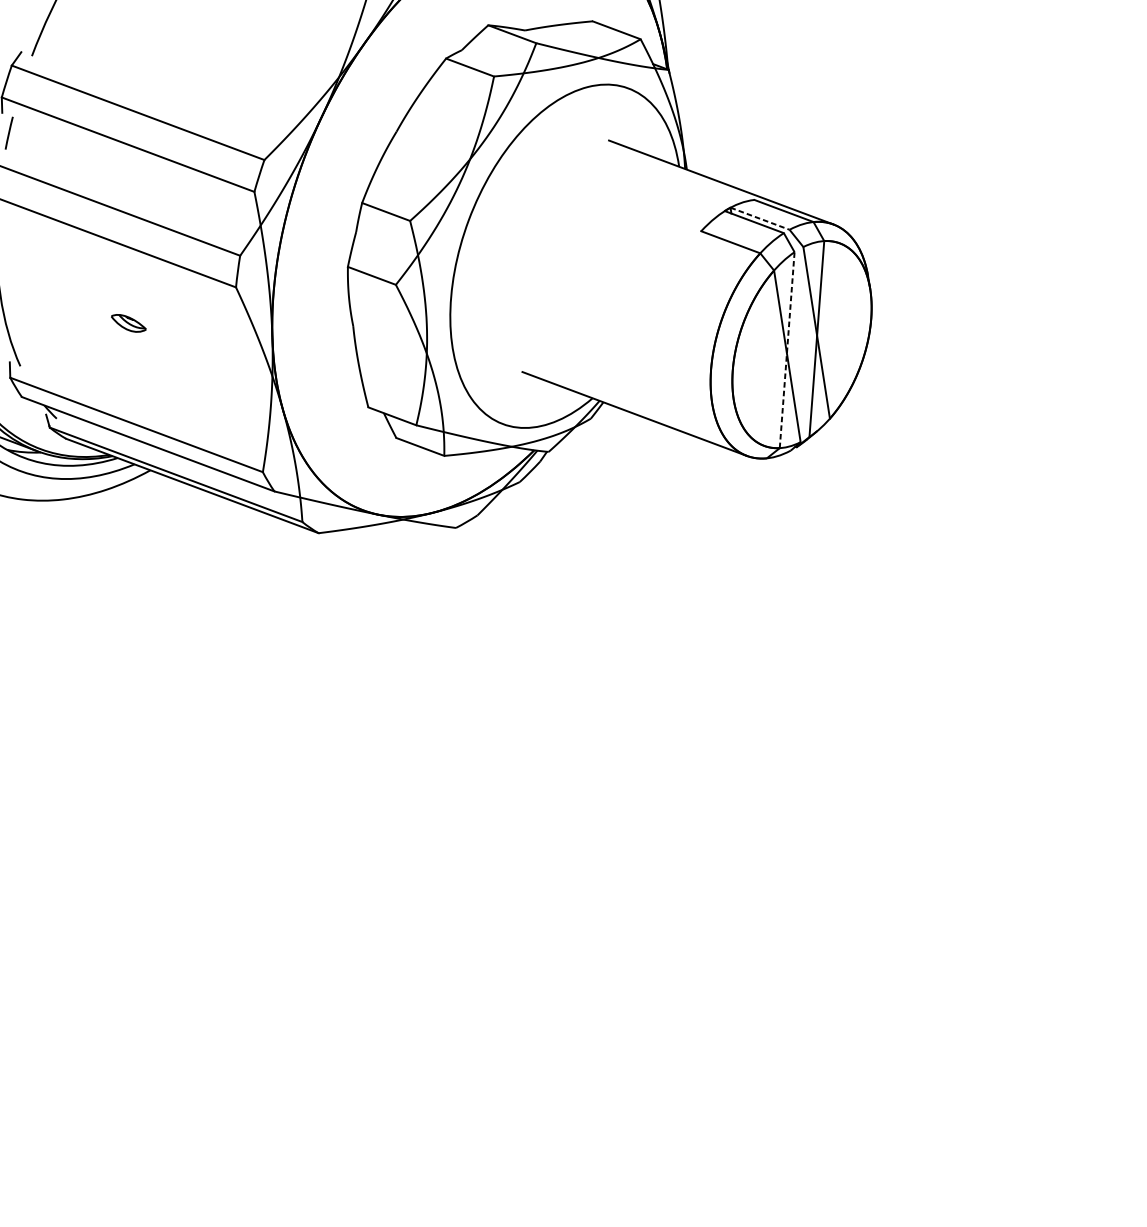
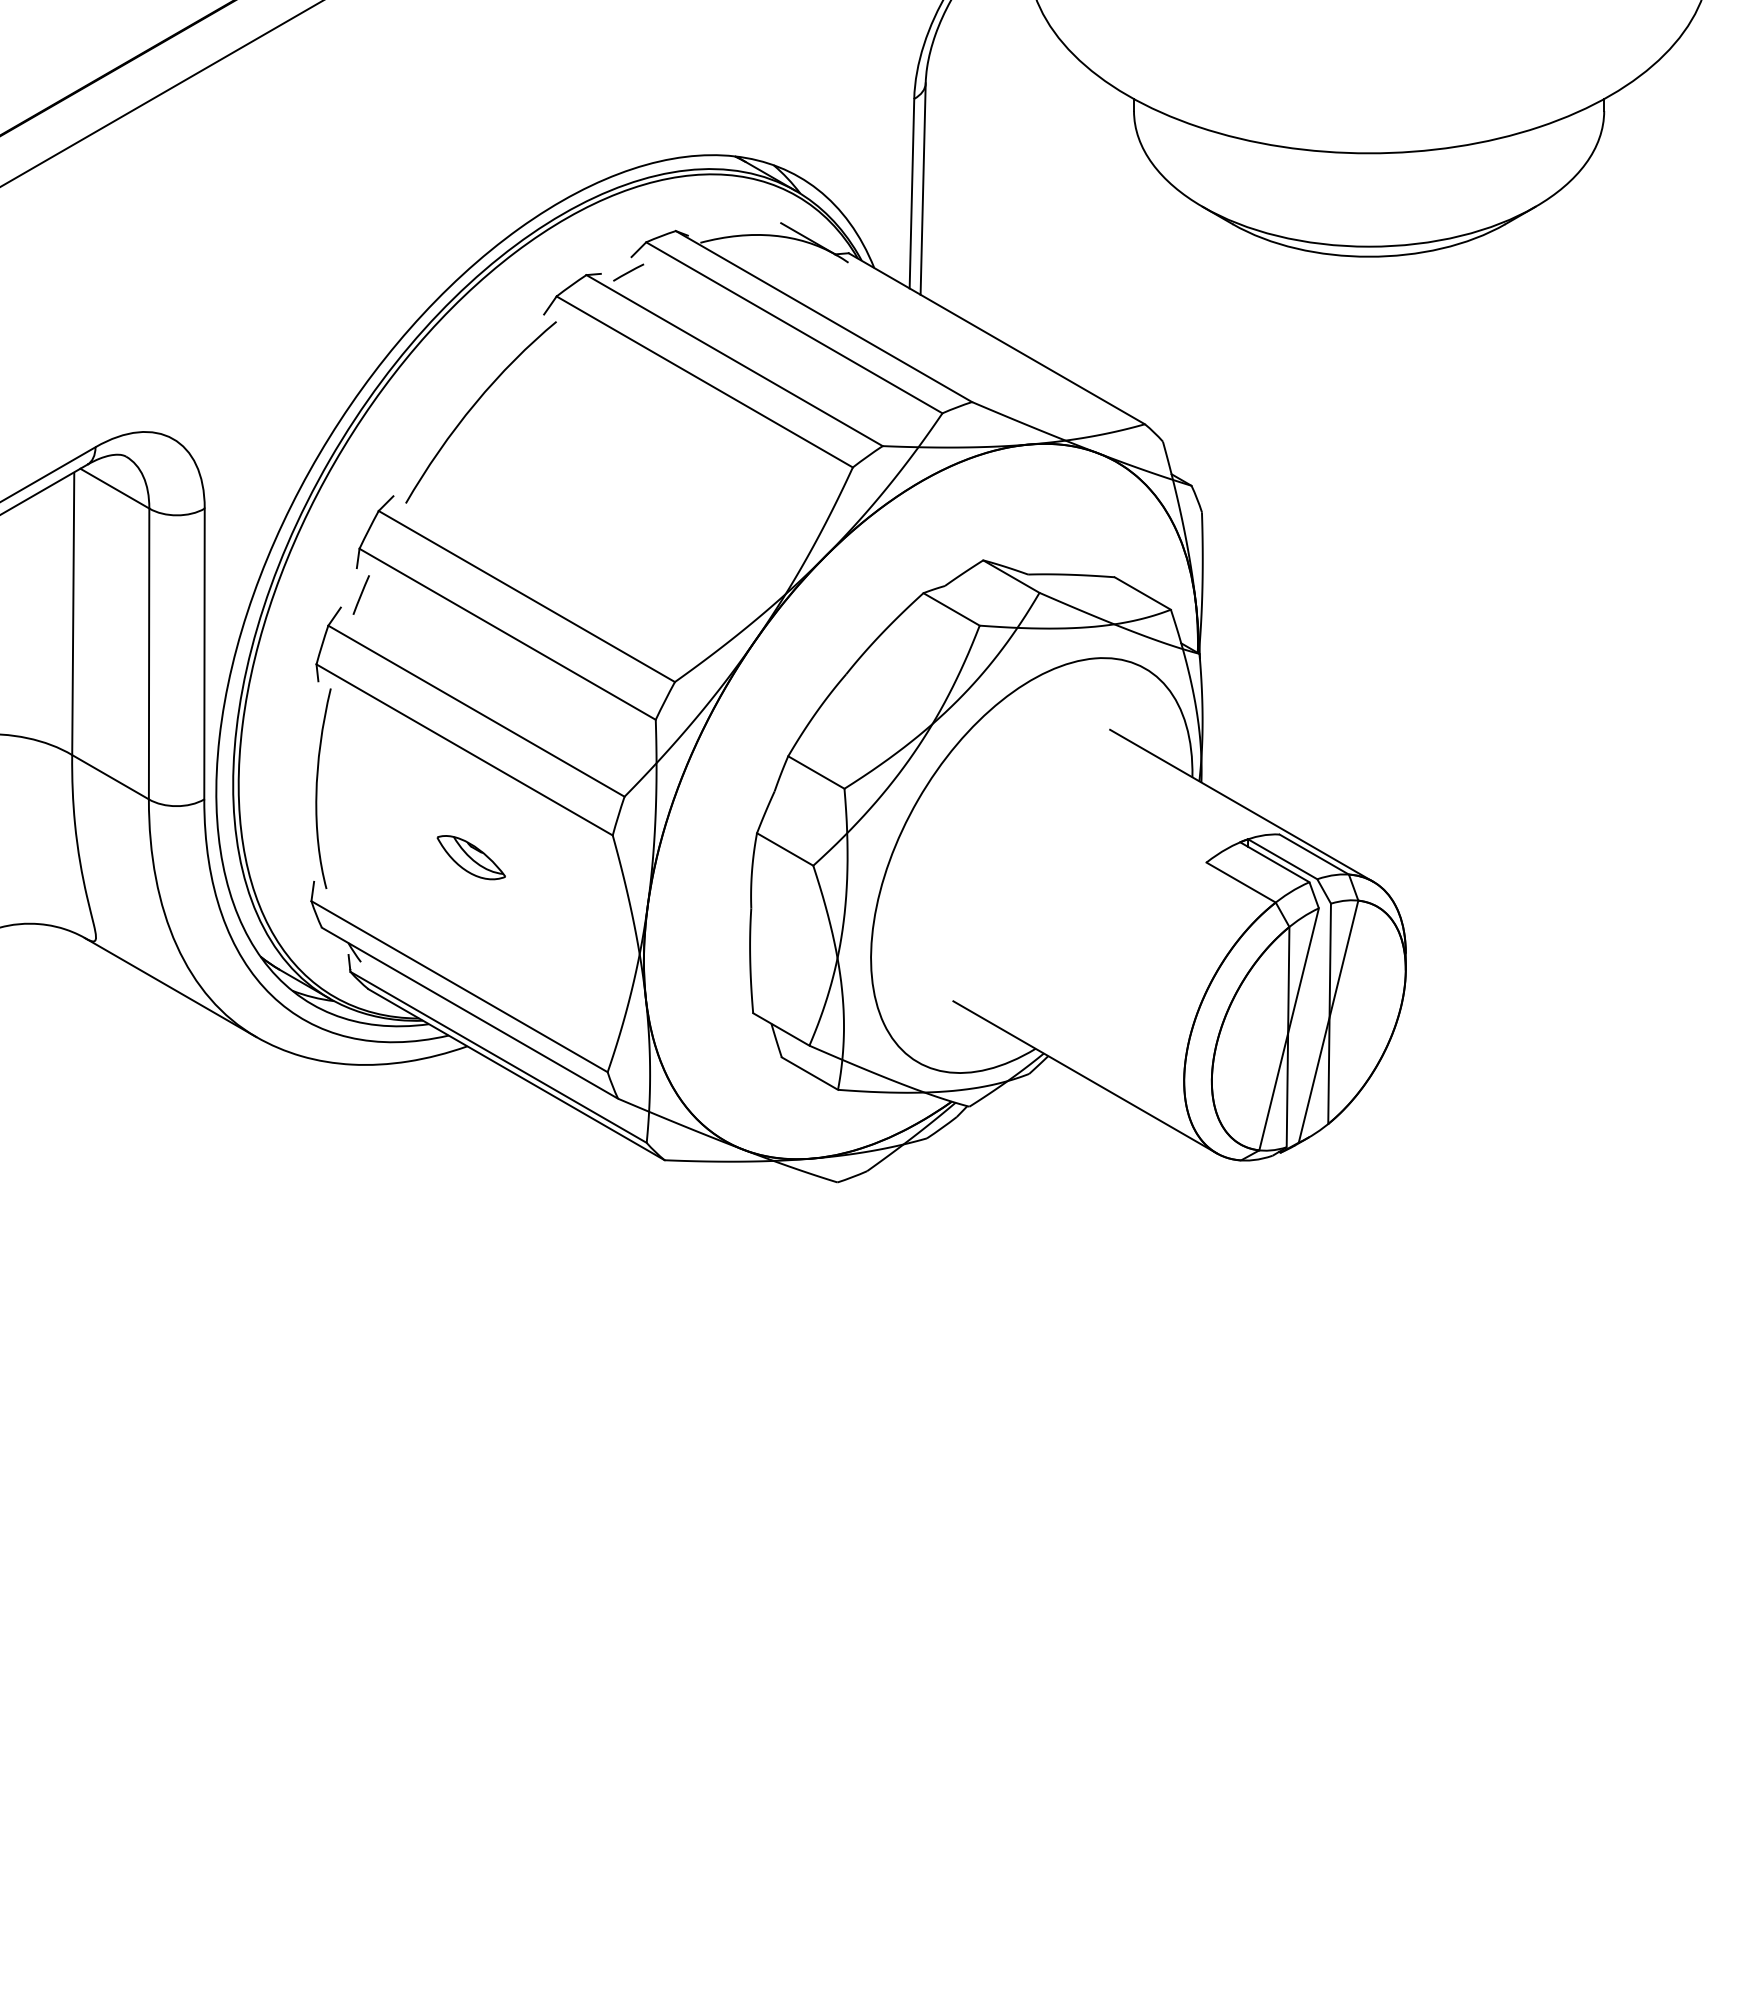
line: (759, 218) -> (1282, 859), dashed -> solid
part: (128, 323) -> (470, 857), size x1.67
line: (787, 350) -> (1289, 1029), dashed -> solid

